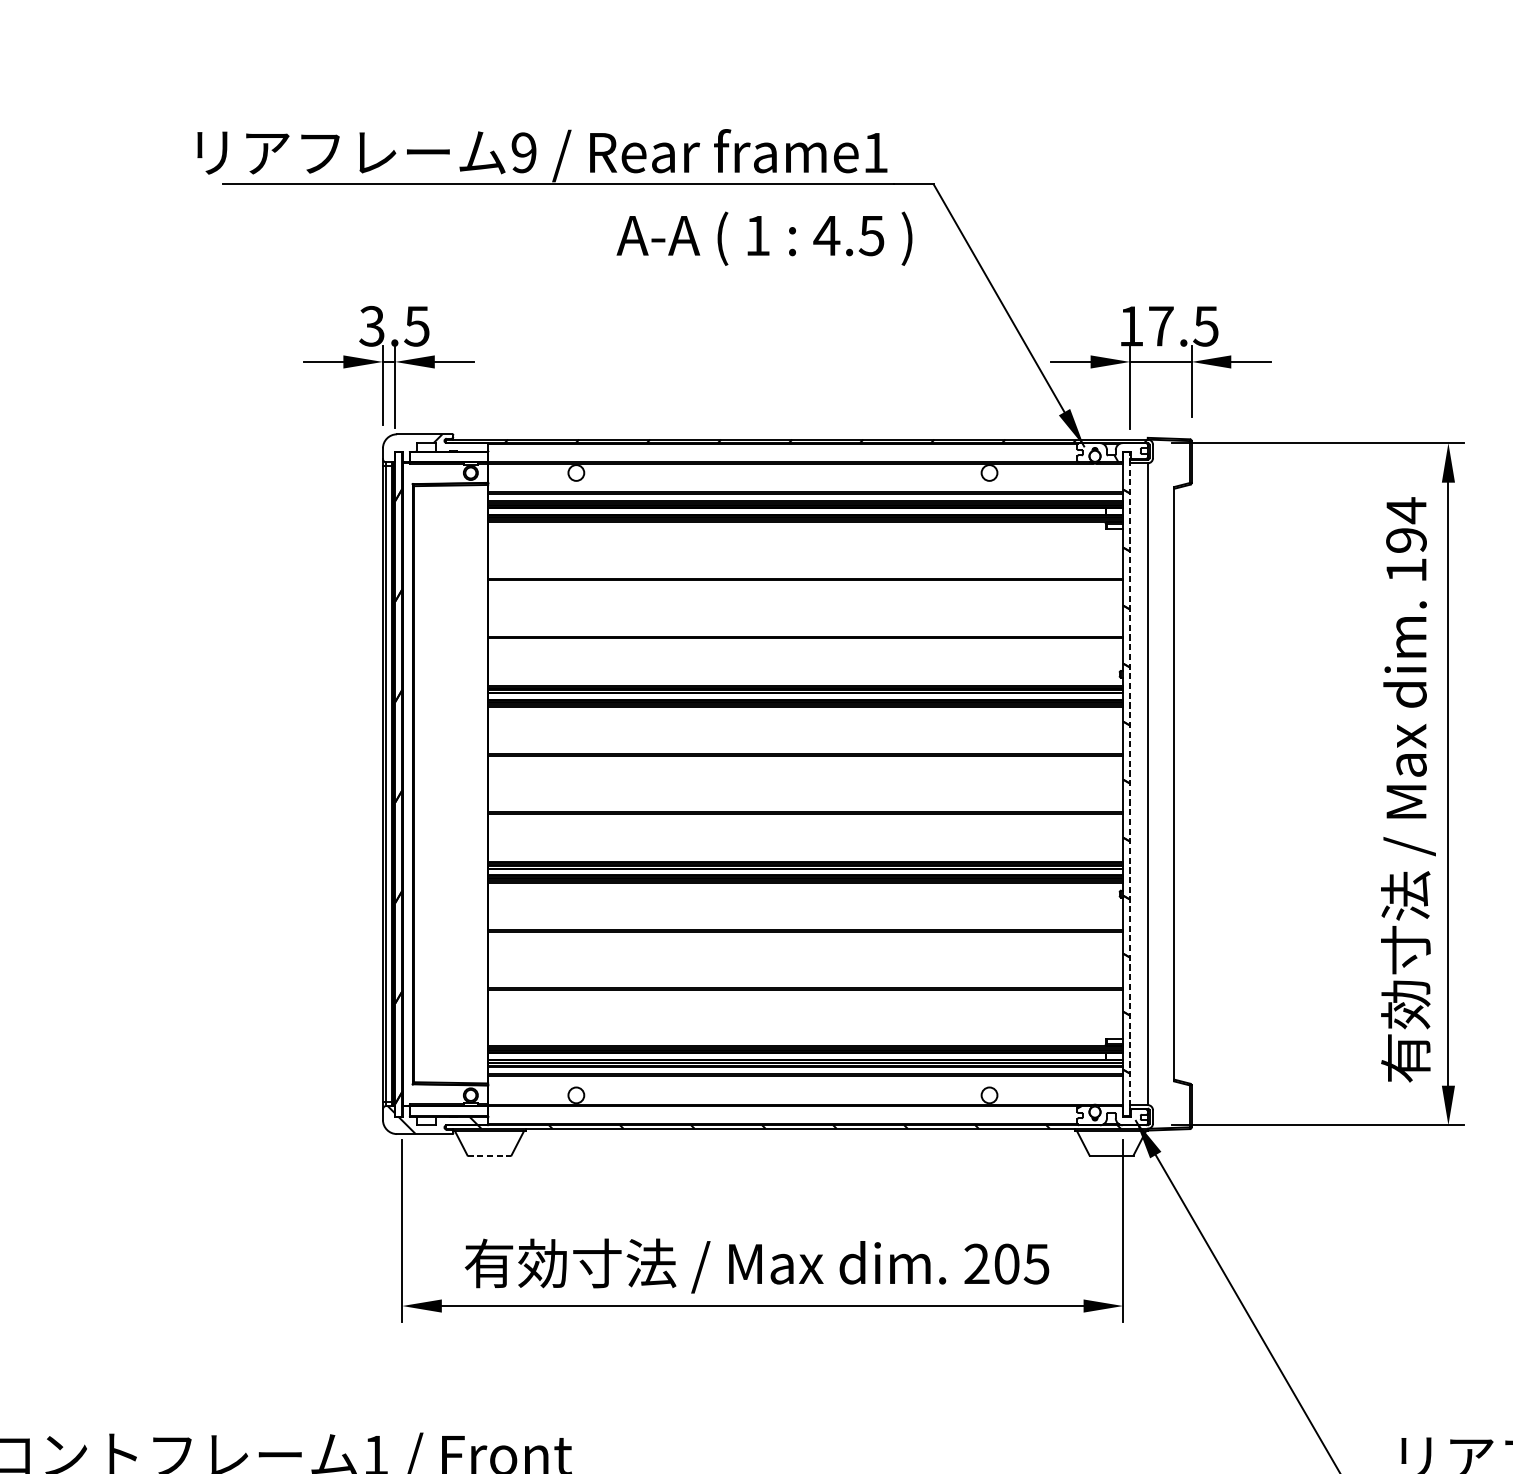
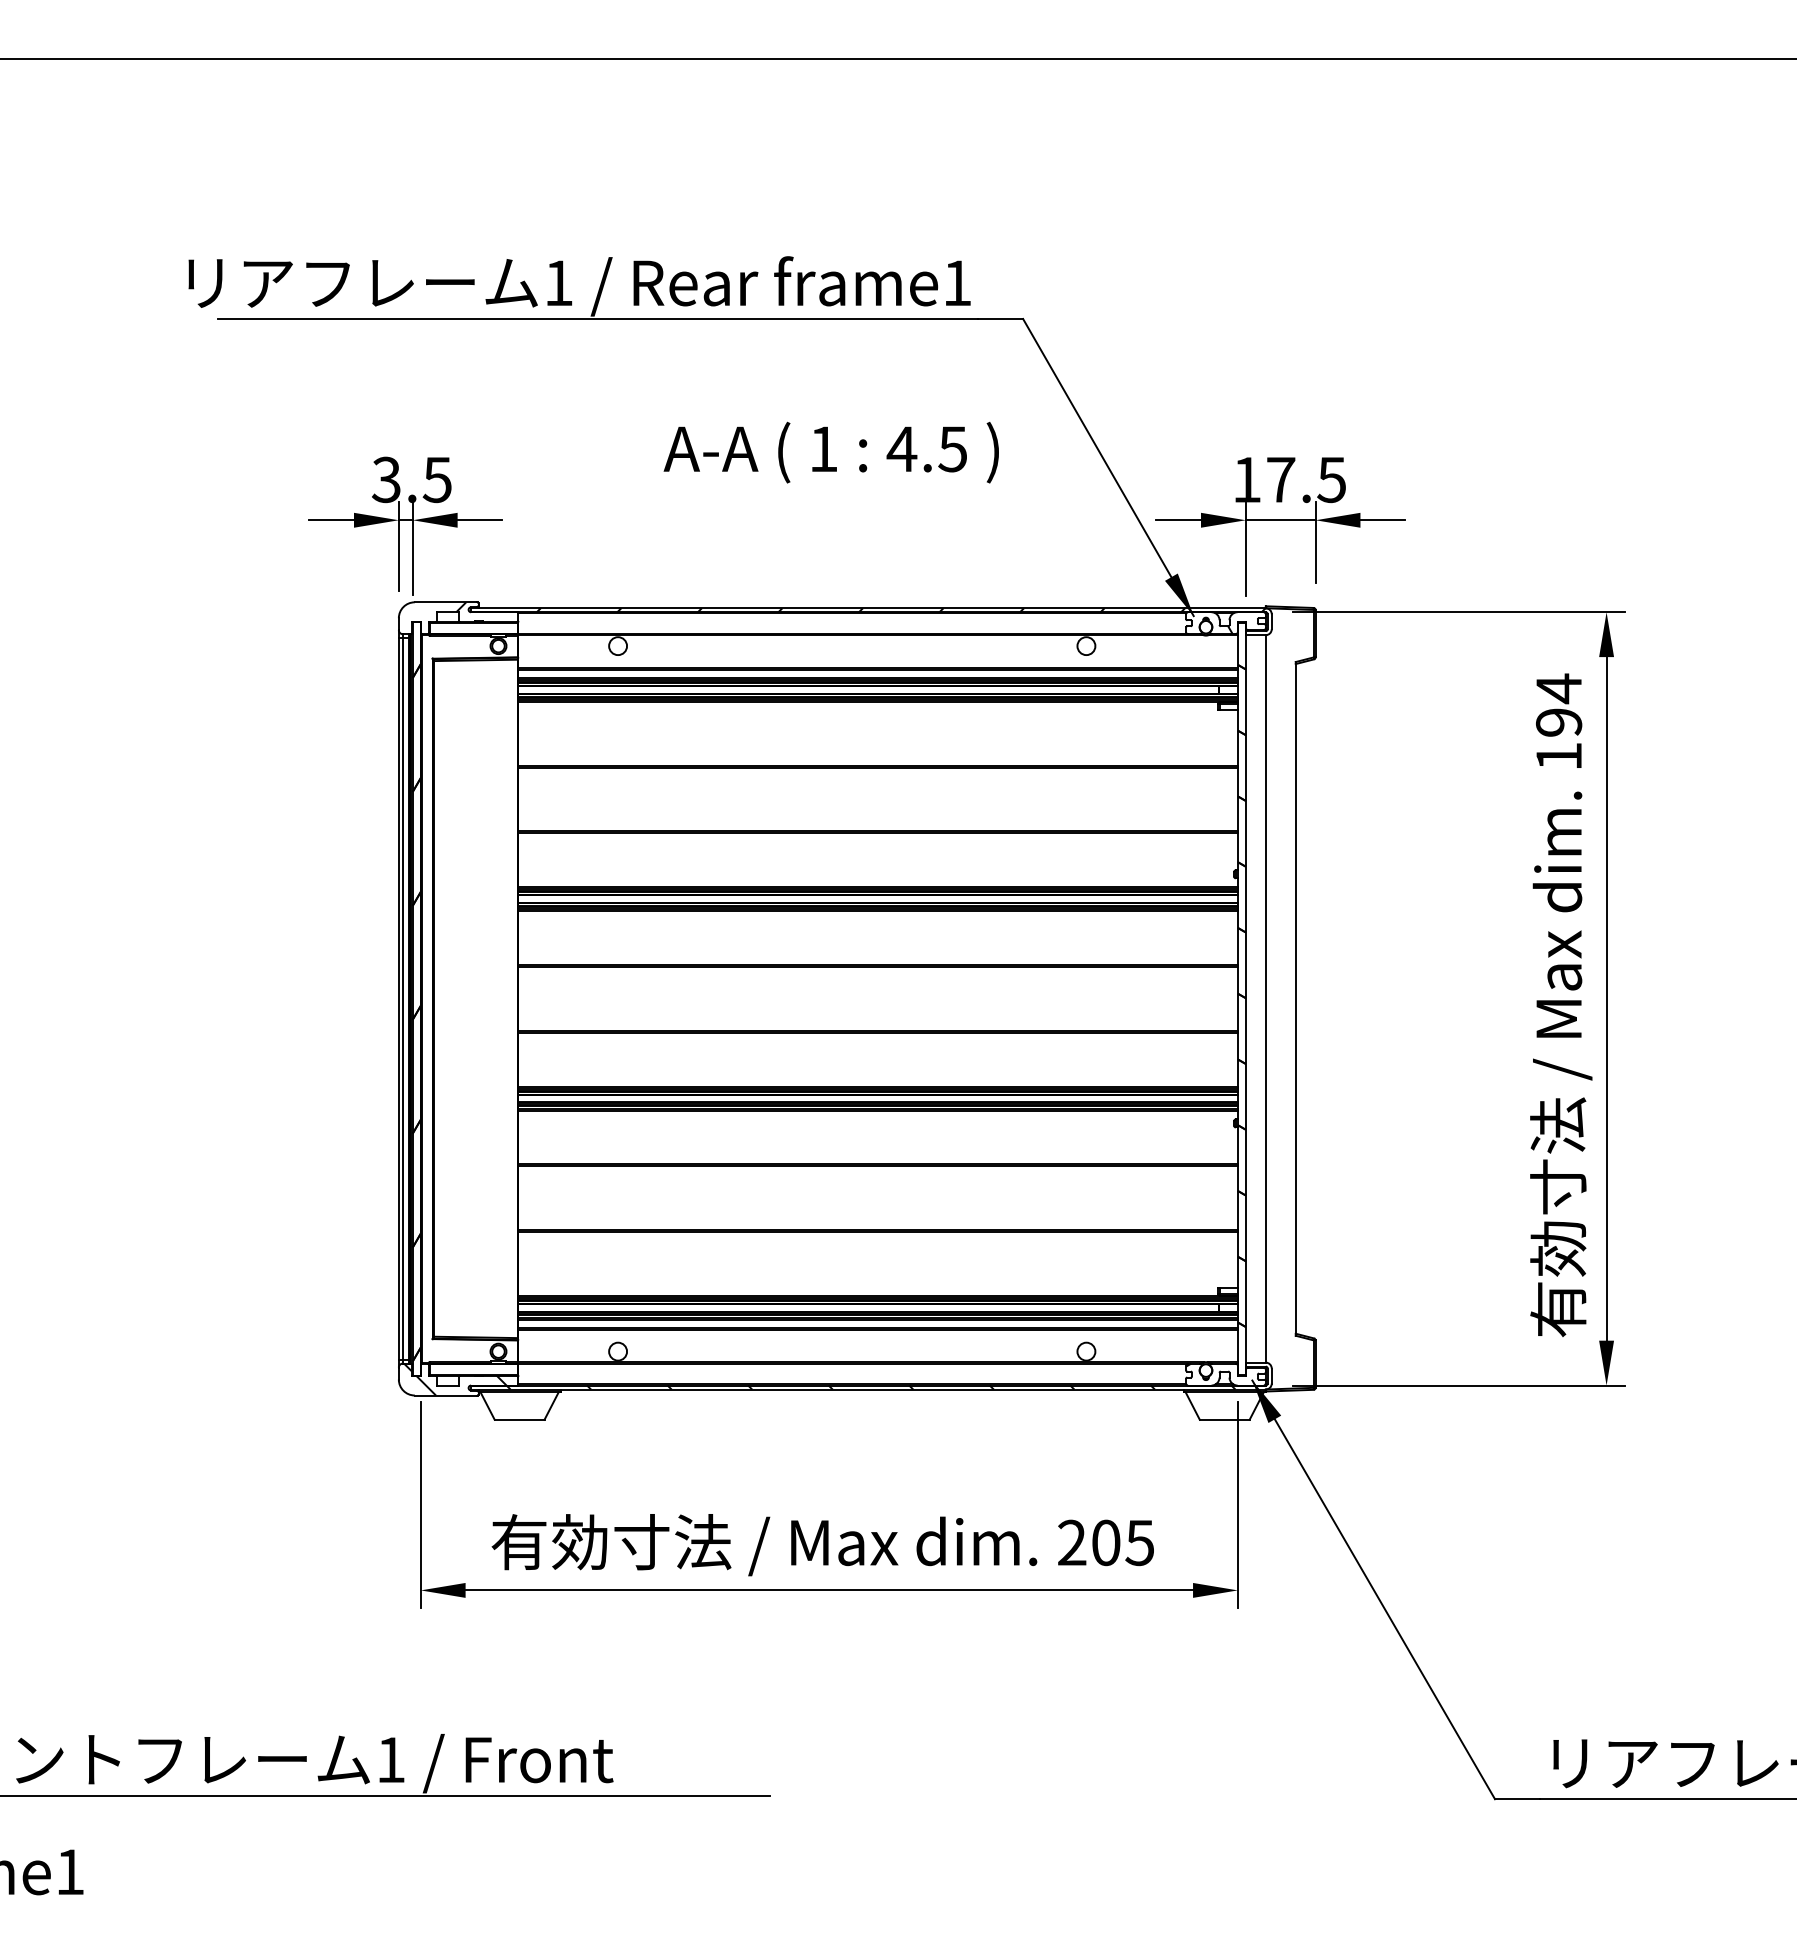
text: (523, 153) -> (558, 283), 9 -> 1
text: (763, 238) -> (830, 452), moved
line: (1129, 783) -> (1245, 998), dashed -> solid
line: (489, 1155) -> (519, 1419), dashed -> solid

